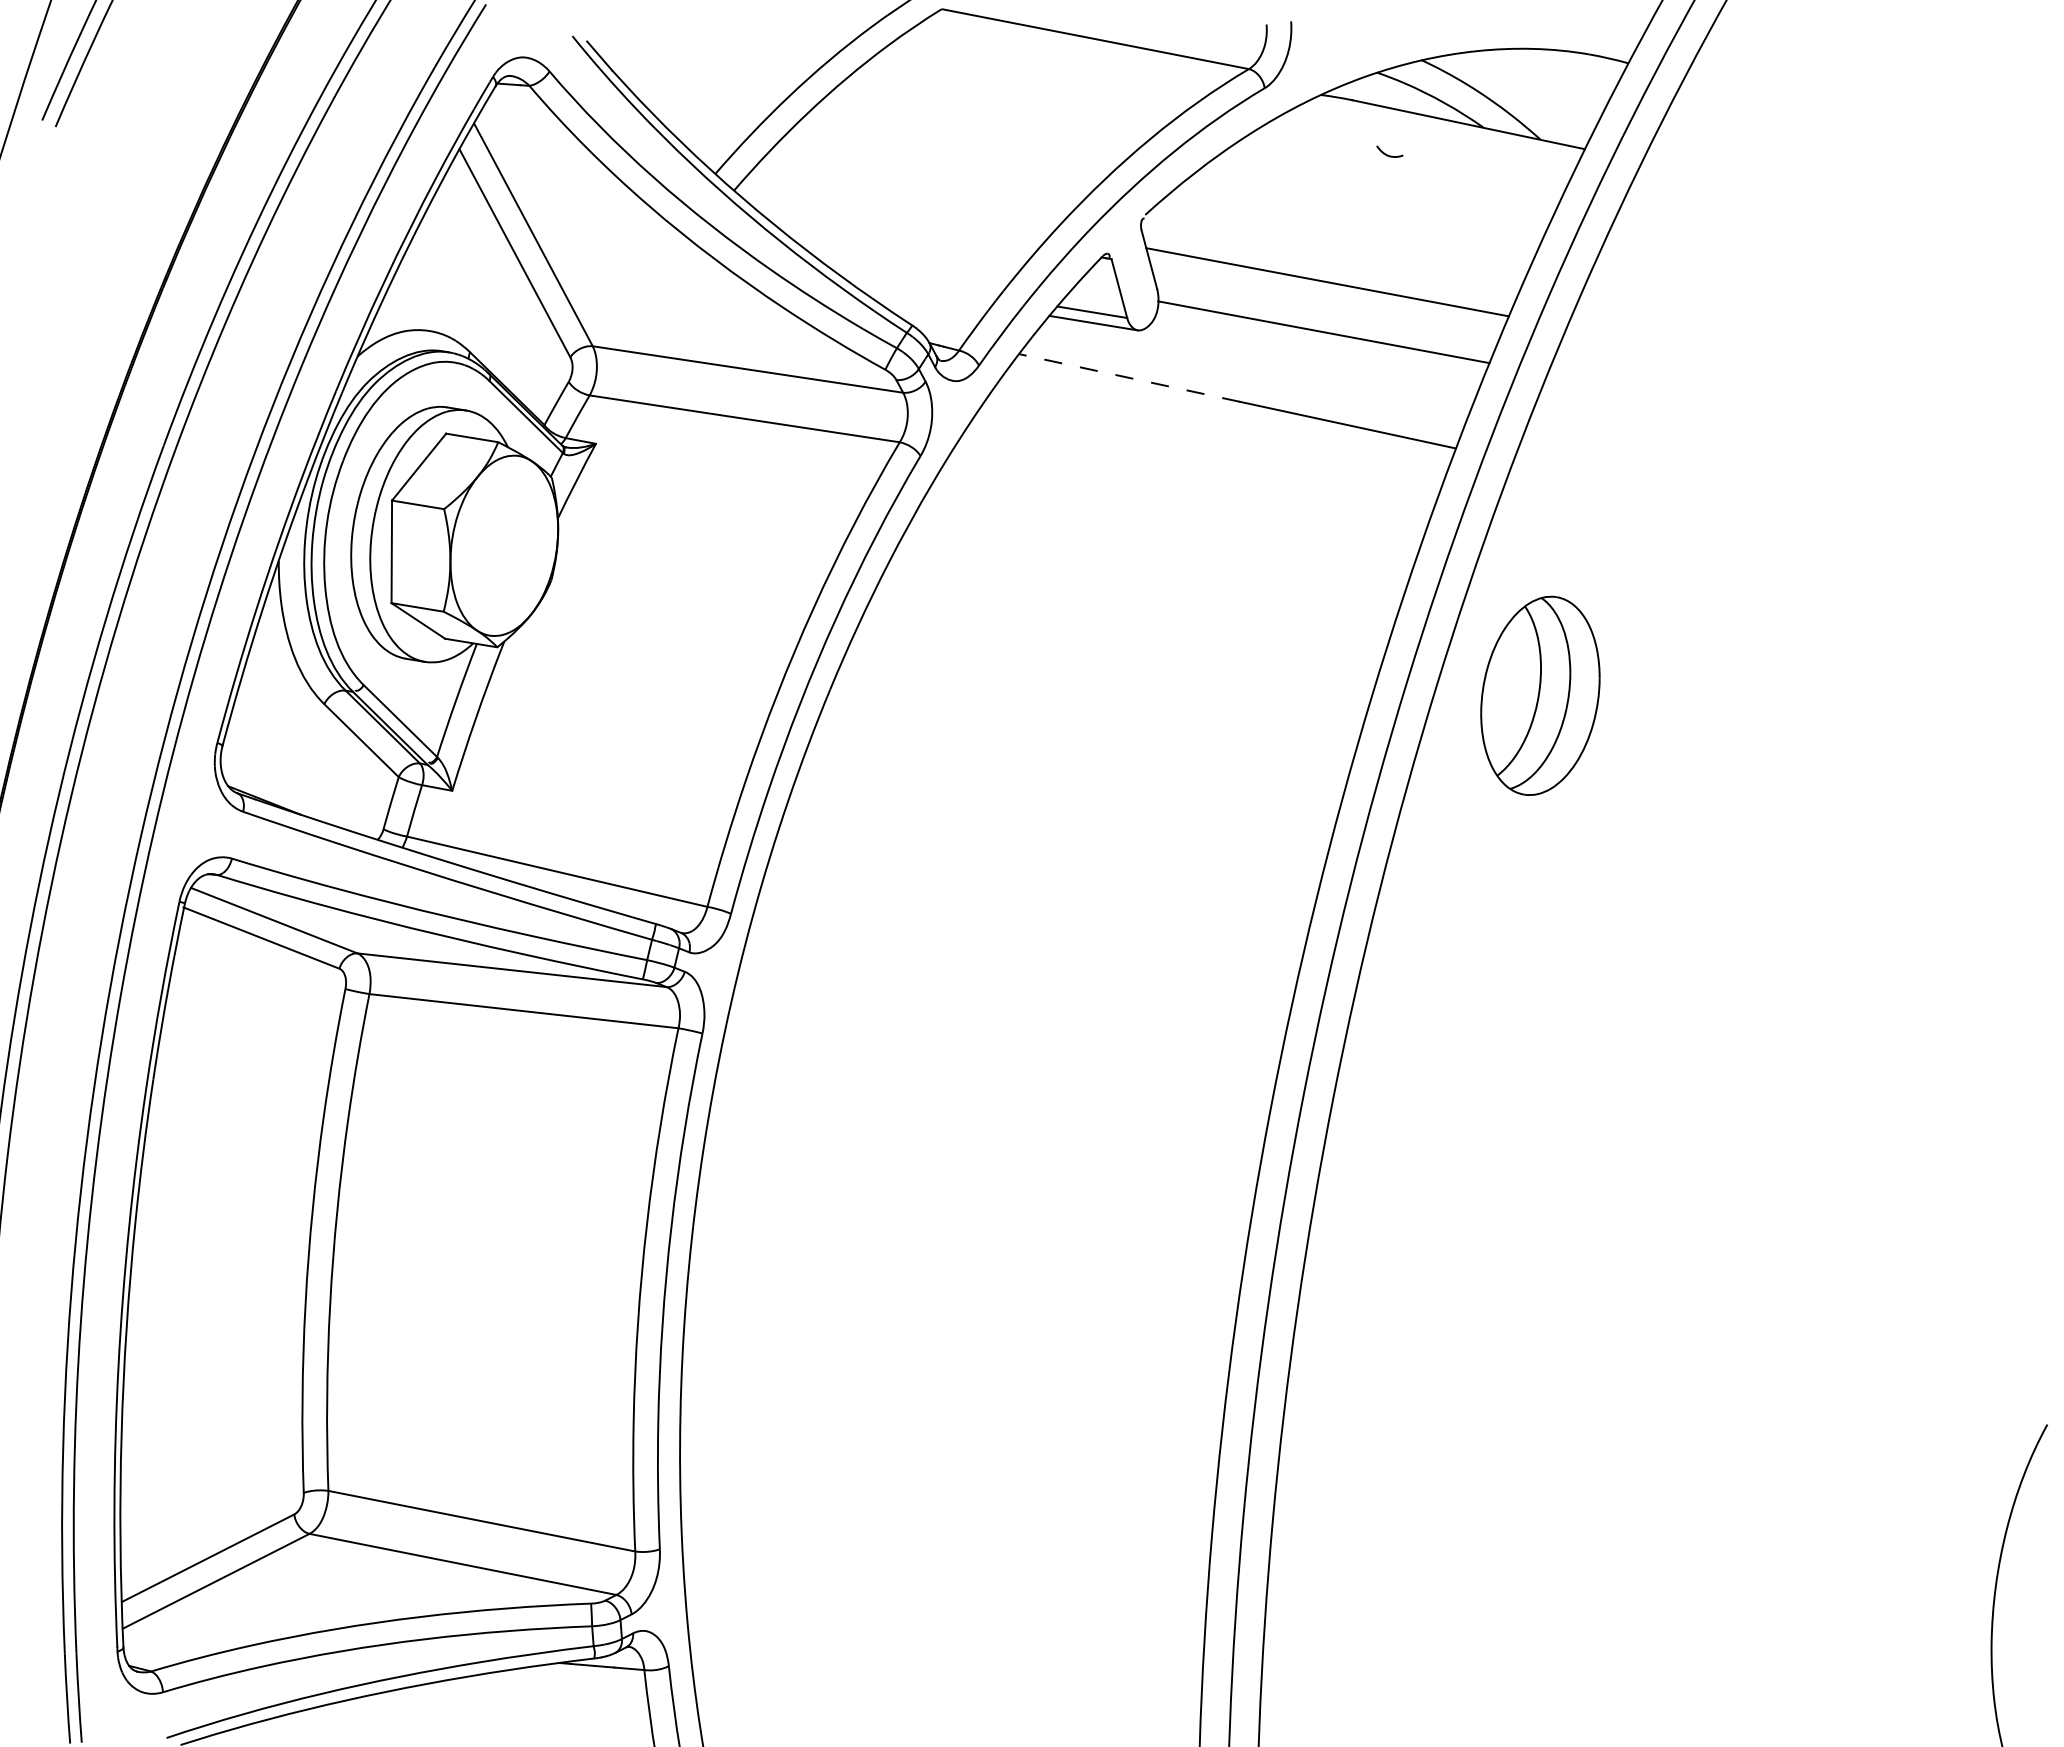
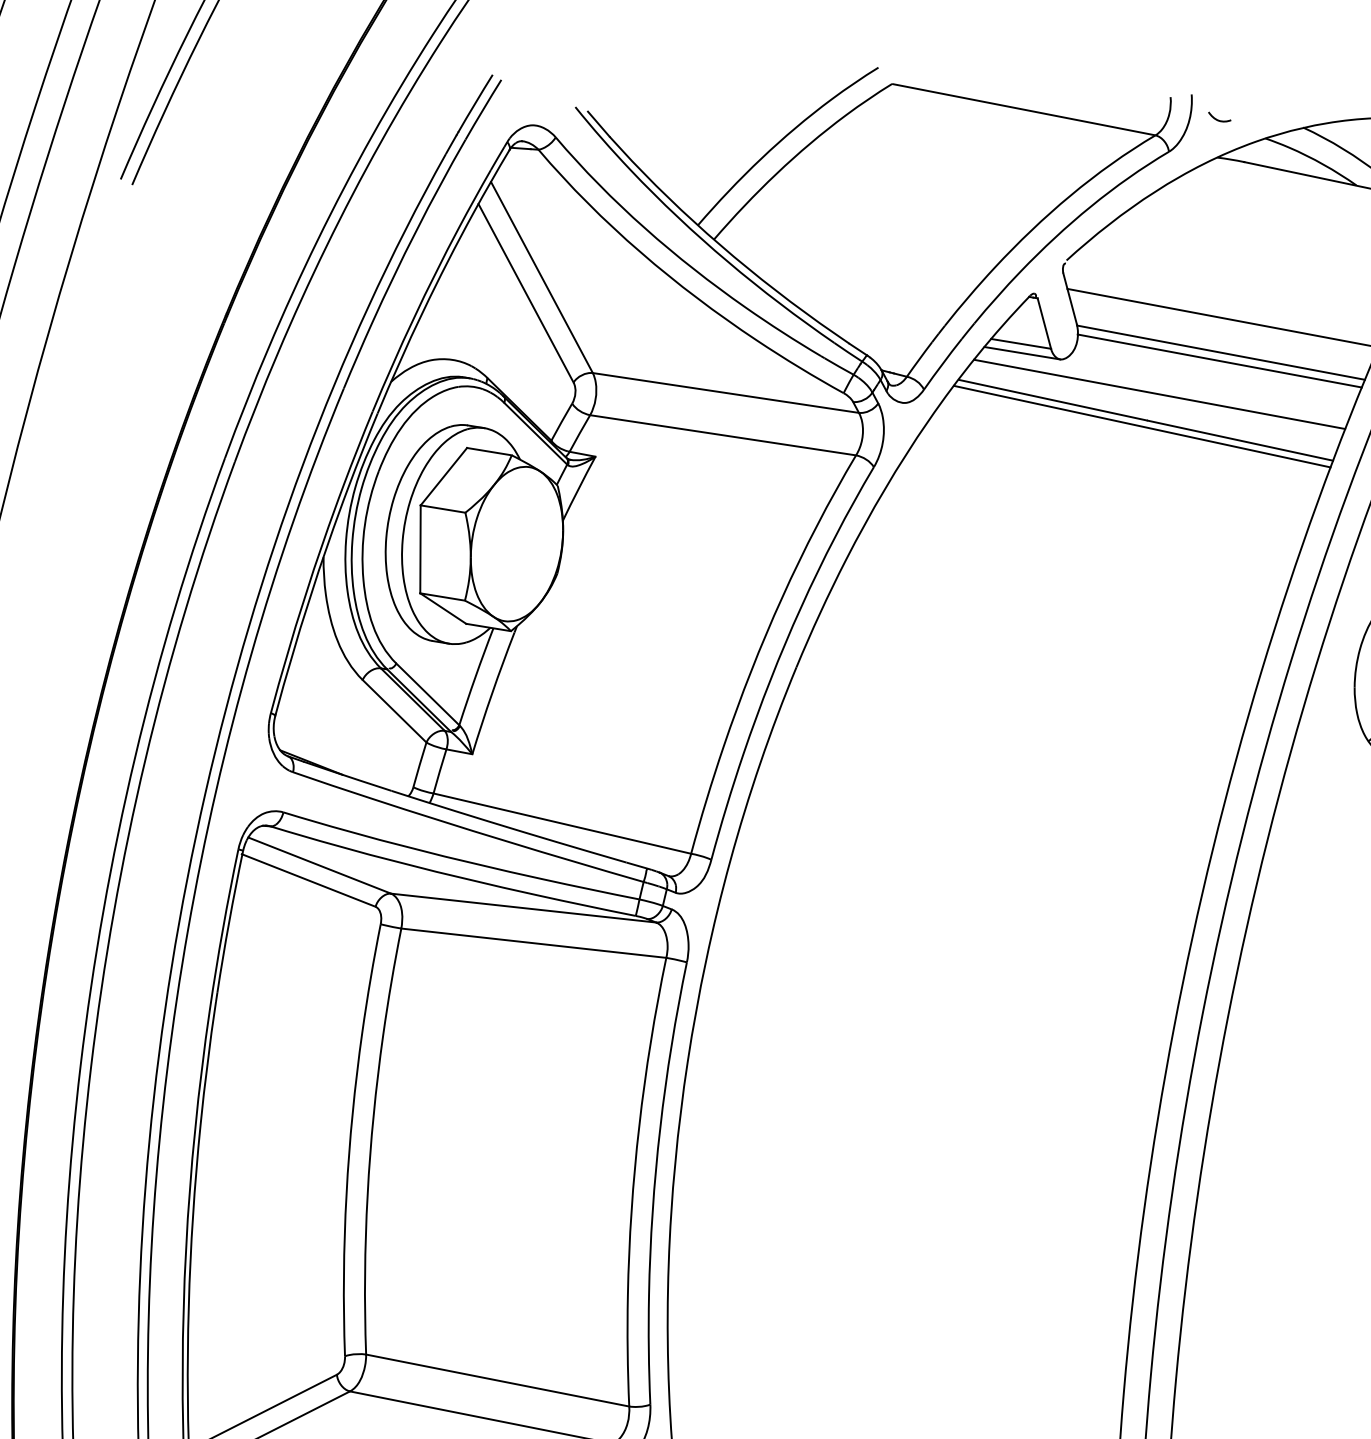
curve: (1388, 154) -> (1218, 119), moved
line: (1325, 322) -> (1221, 352), added
line: (1253, 370) -> (1159, 393), added
line: (1128, 377) -> (1052, 399), dashed -> solid
line: (1233, 408) -> (1142, 426), added

